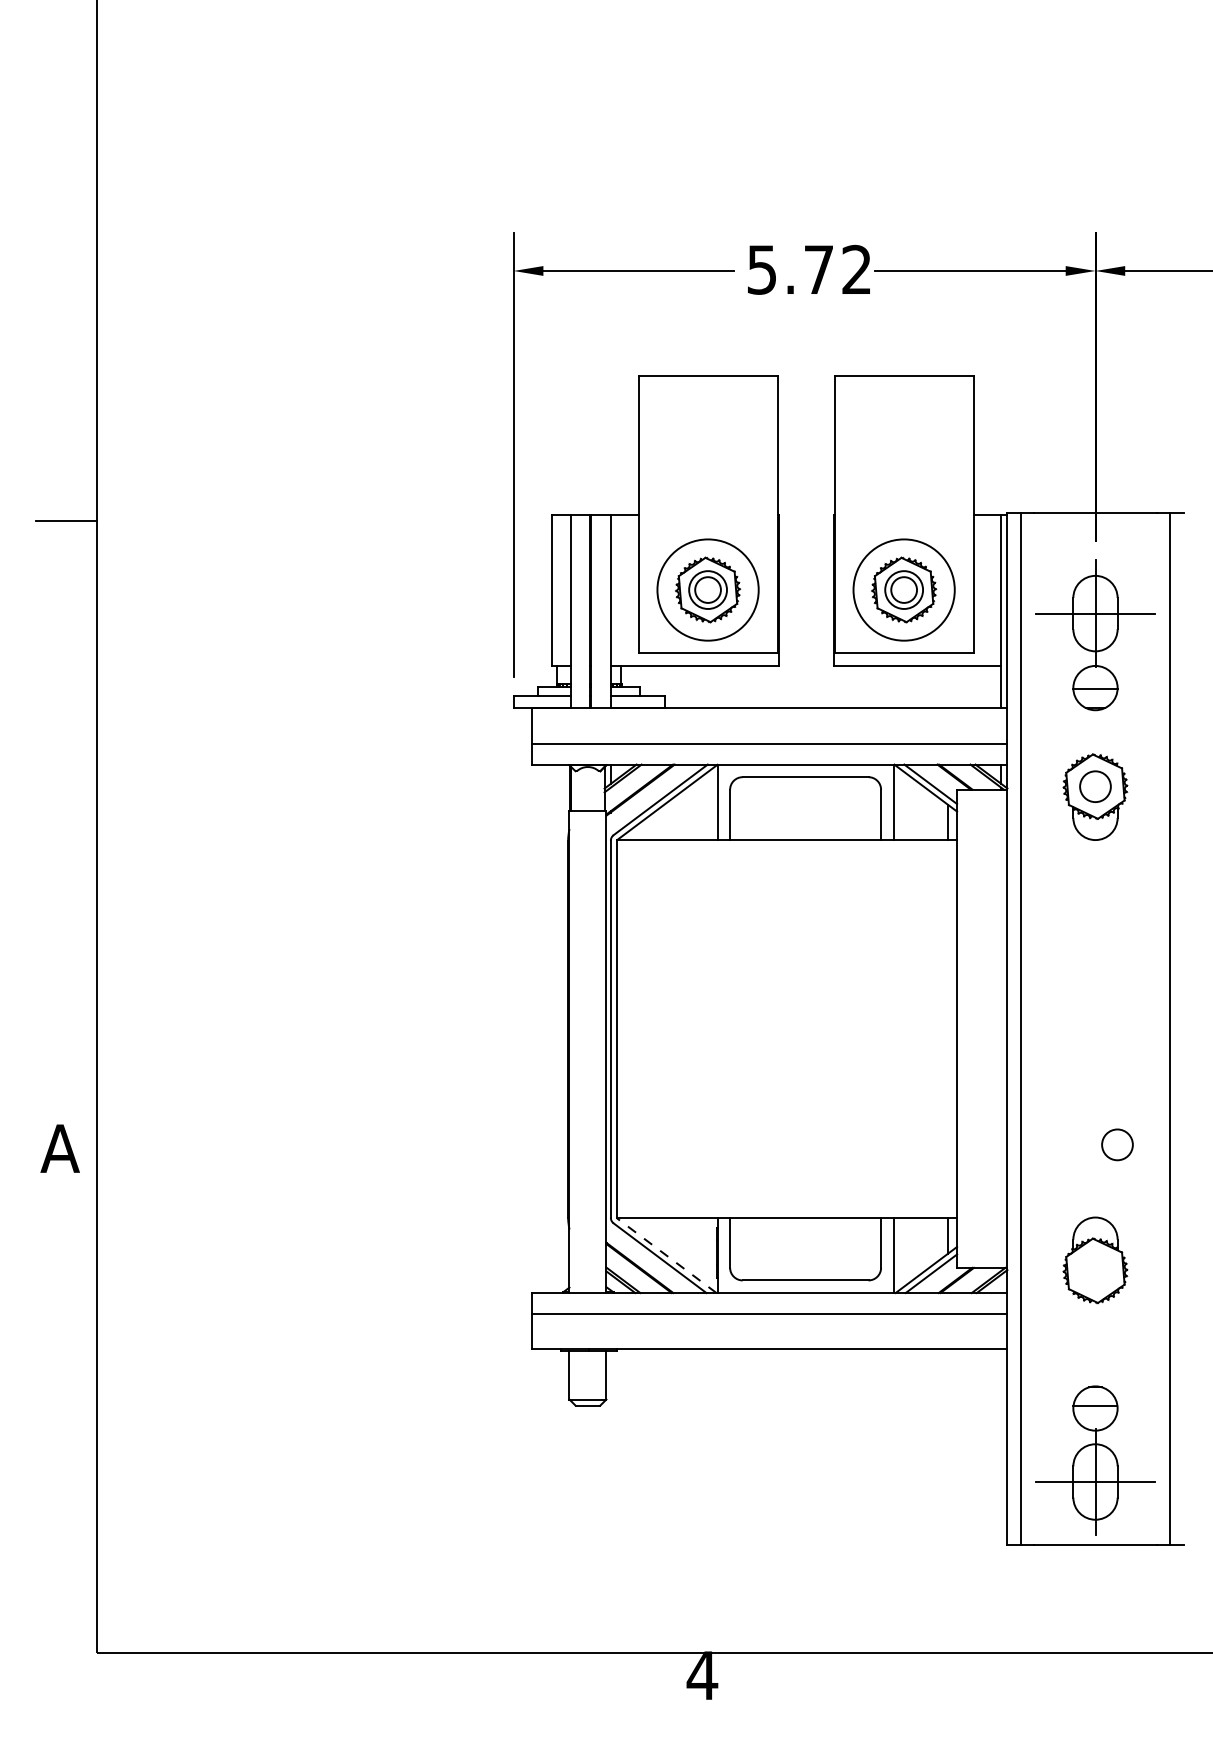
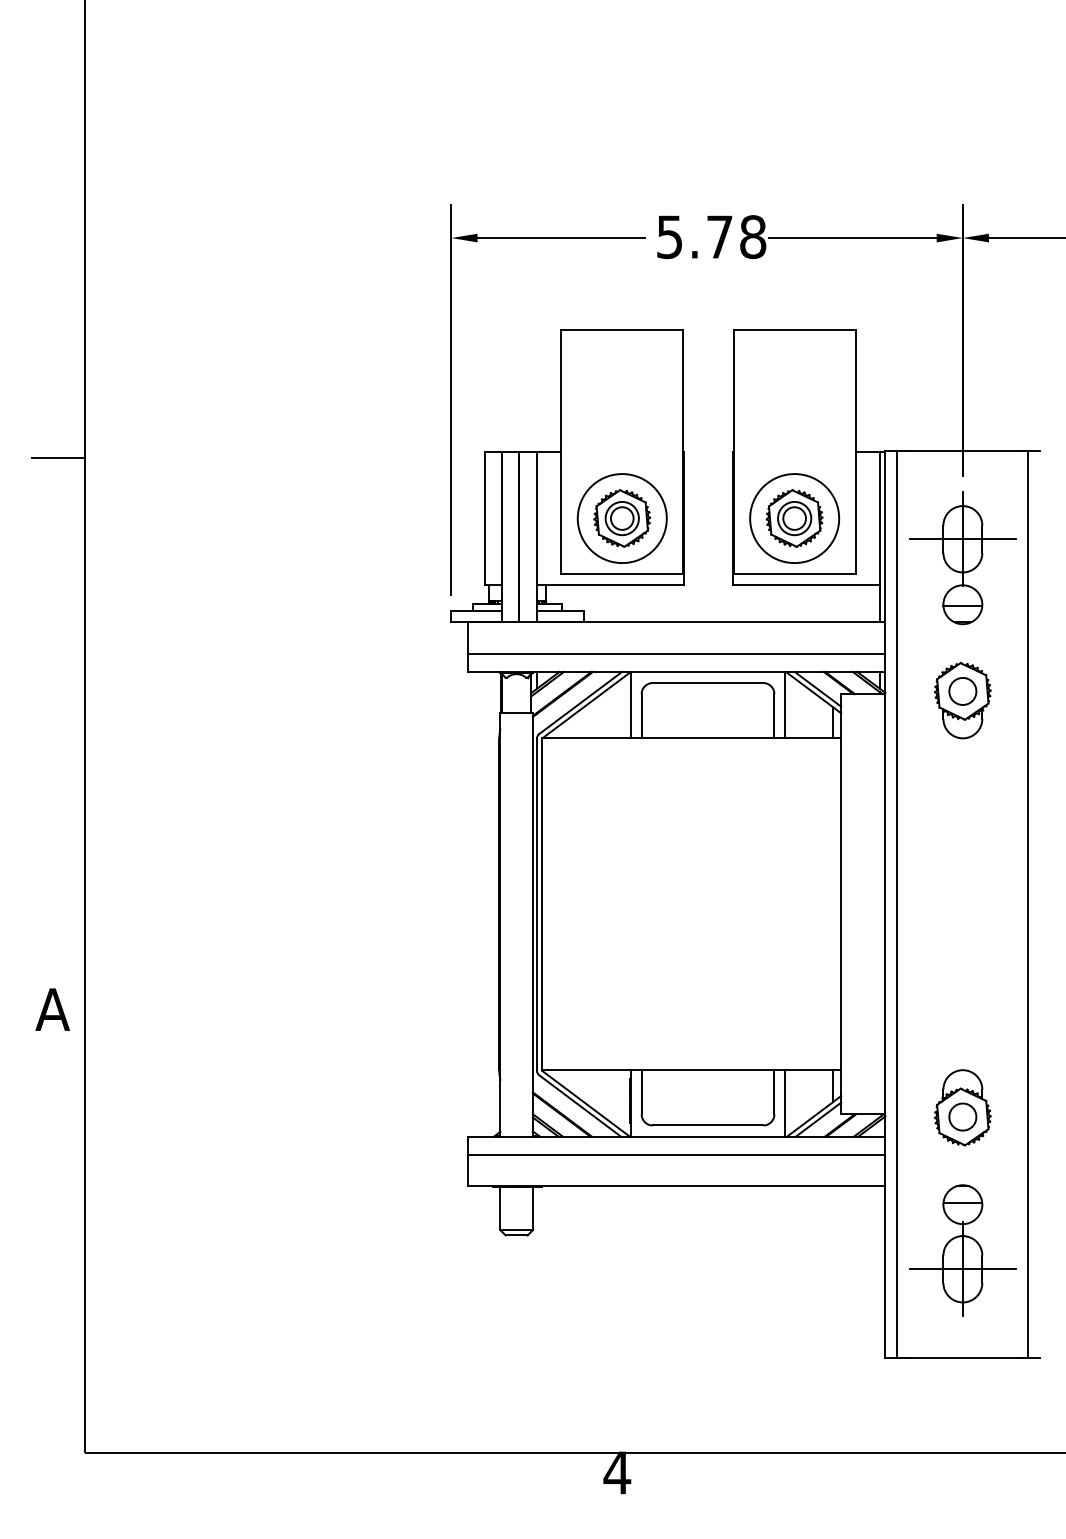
text: (856, 269) -> (752, 236), 5.72 -> 5.78
circle: (1117, 1144) -> (962, 1116), moved
line: (666, 1255) -> (585, 1103), dashed -> solid
part: (1095, 1460) -> (962, 1250), moved

